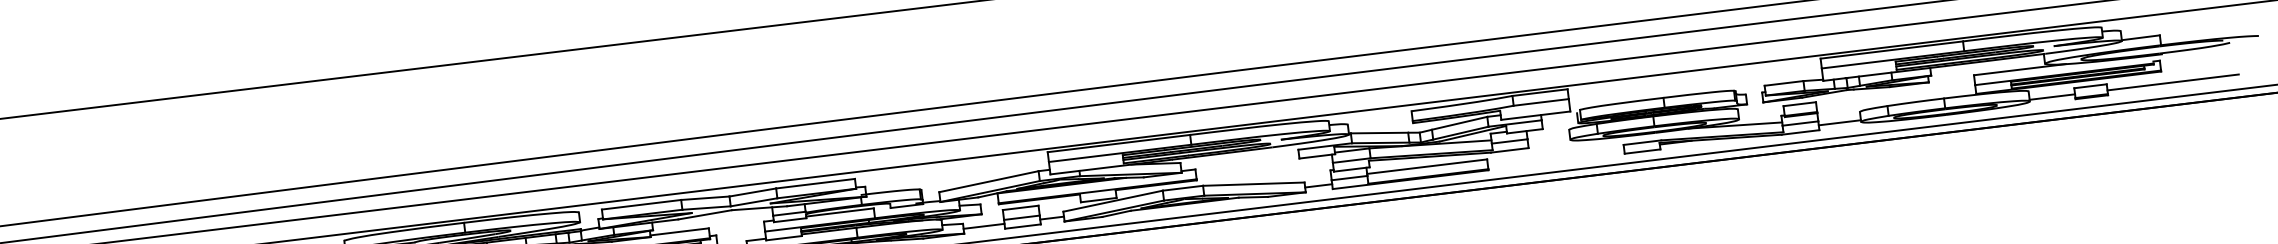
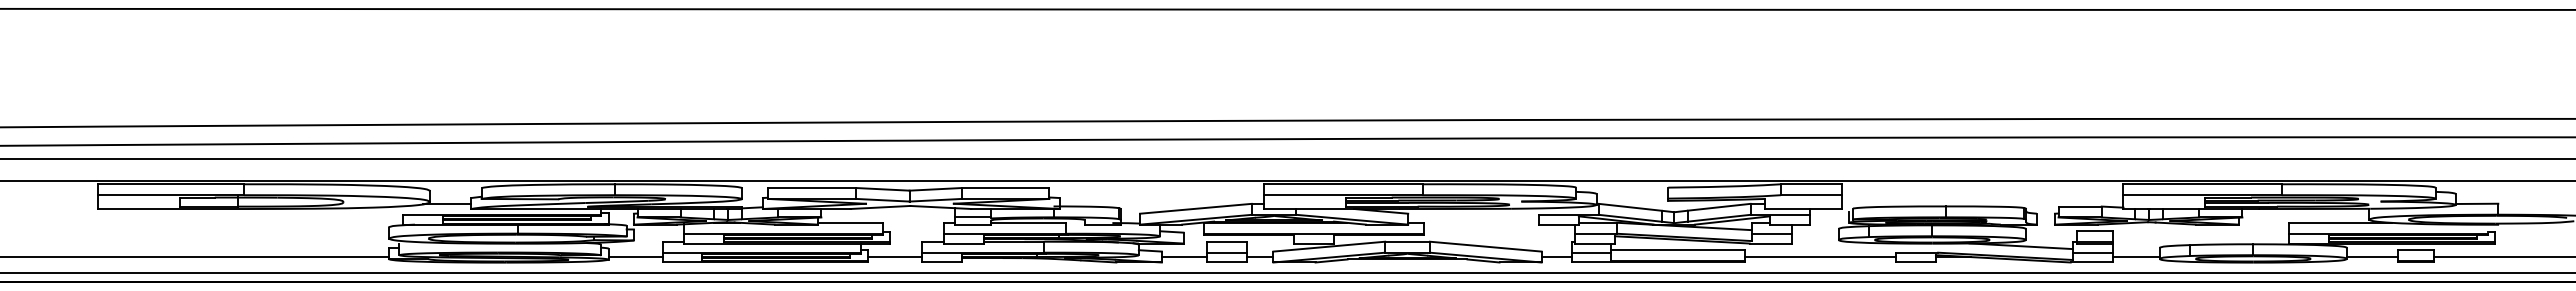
line: (1556, 157) -> (1820, 257), added

